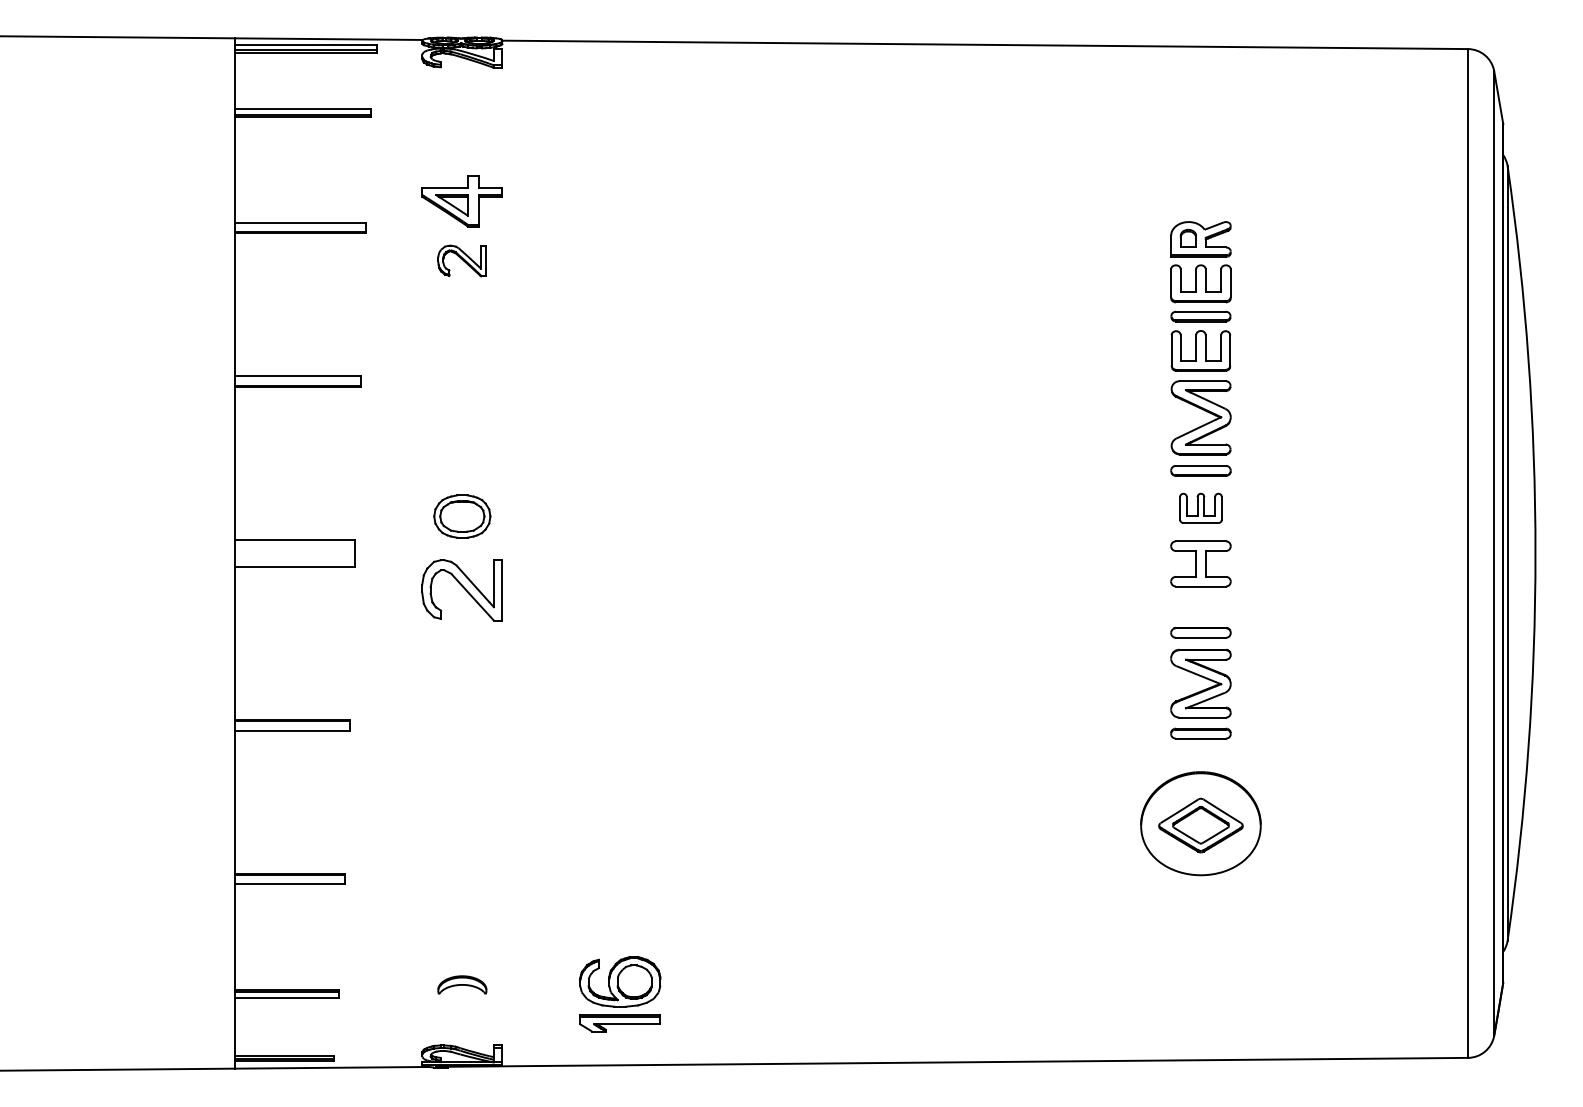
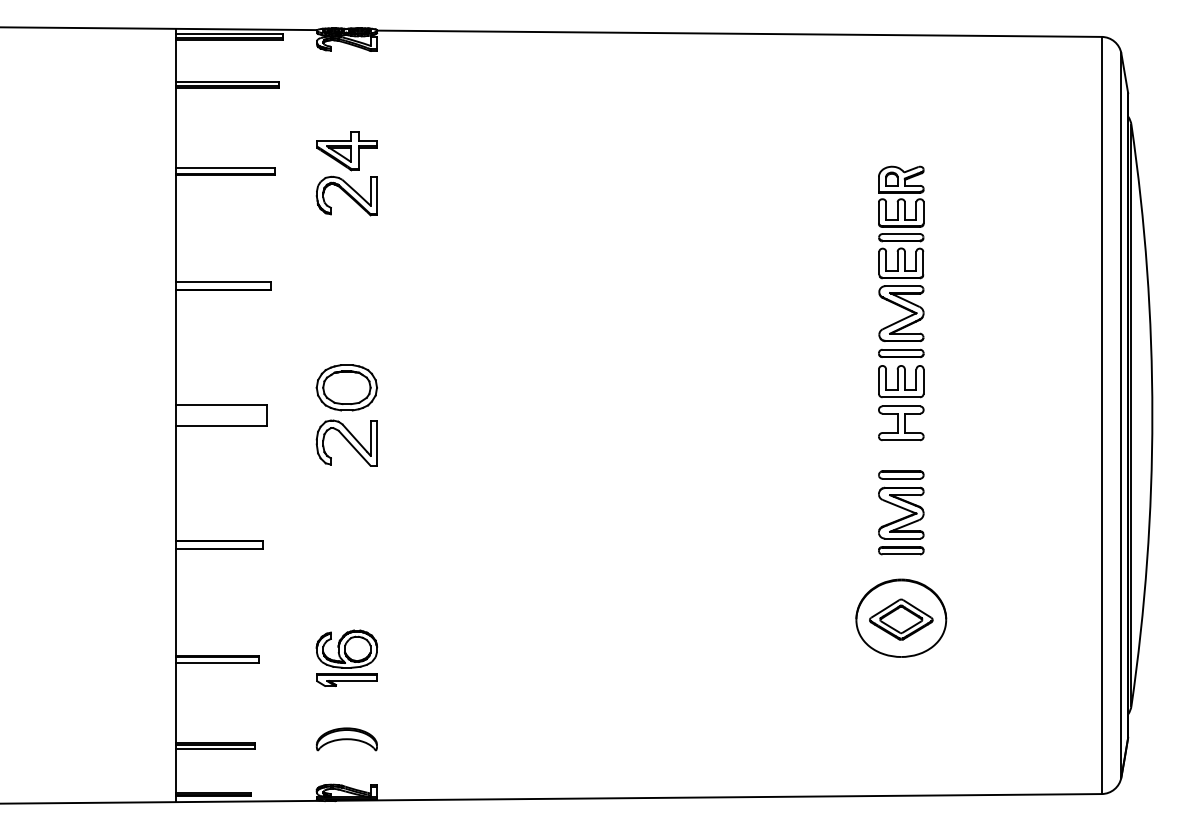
part: (461, 260) -> (346, 195), size x1.67
part: (1200, 508) -> (900, 381), size x1.43
part: (462, 516) -> (347, 387), size x1.43
part: (462, 984) -> (347, 738), size x1.67
part: (620, 994) -> (347, 658), moved

